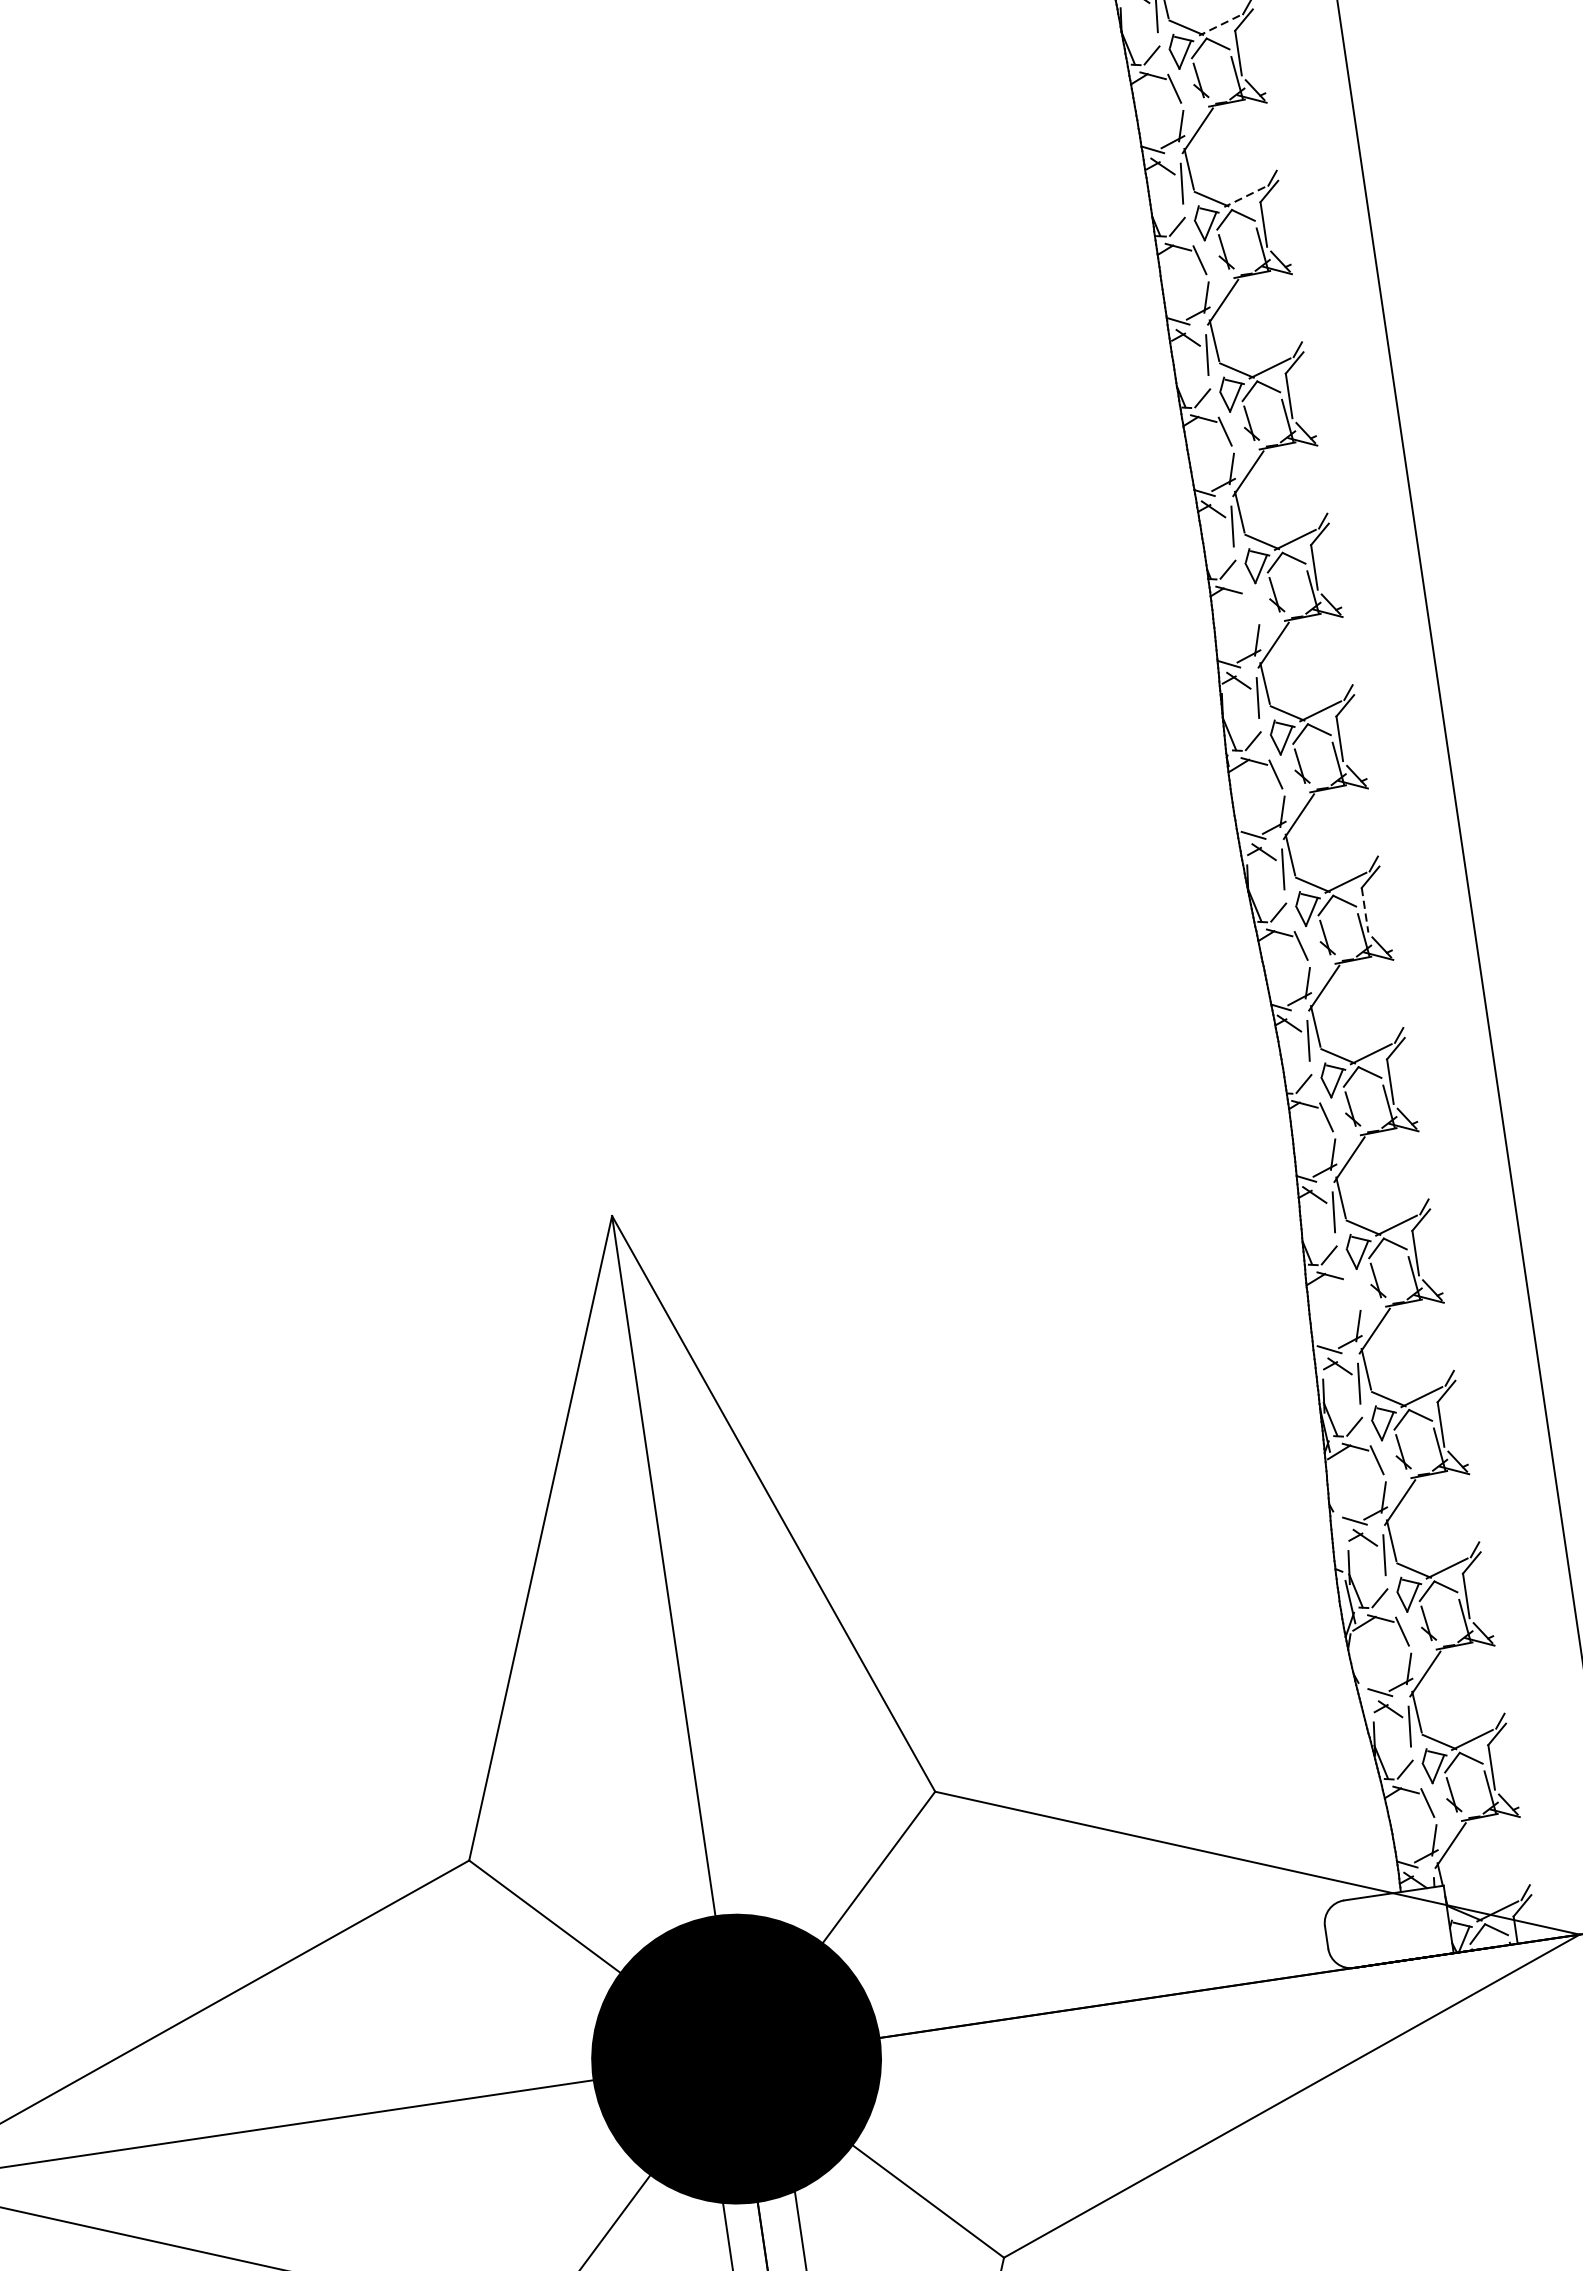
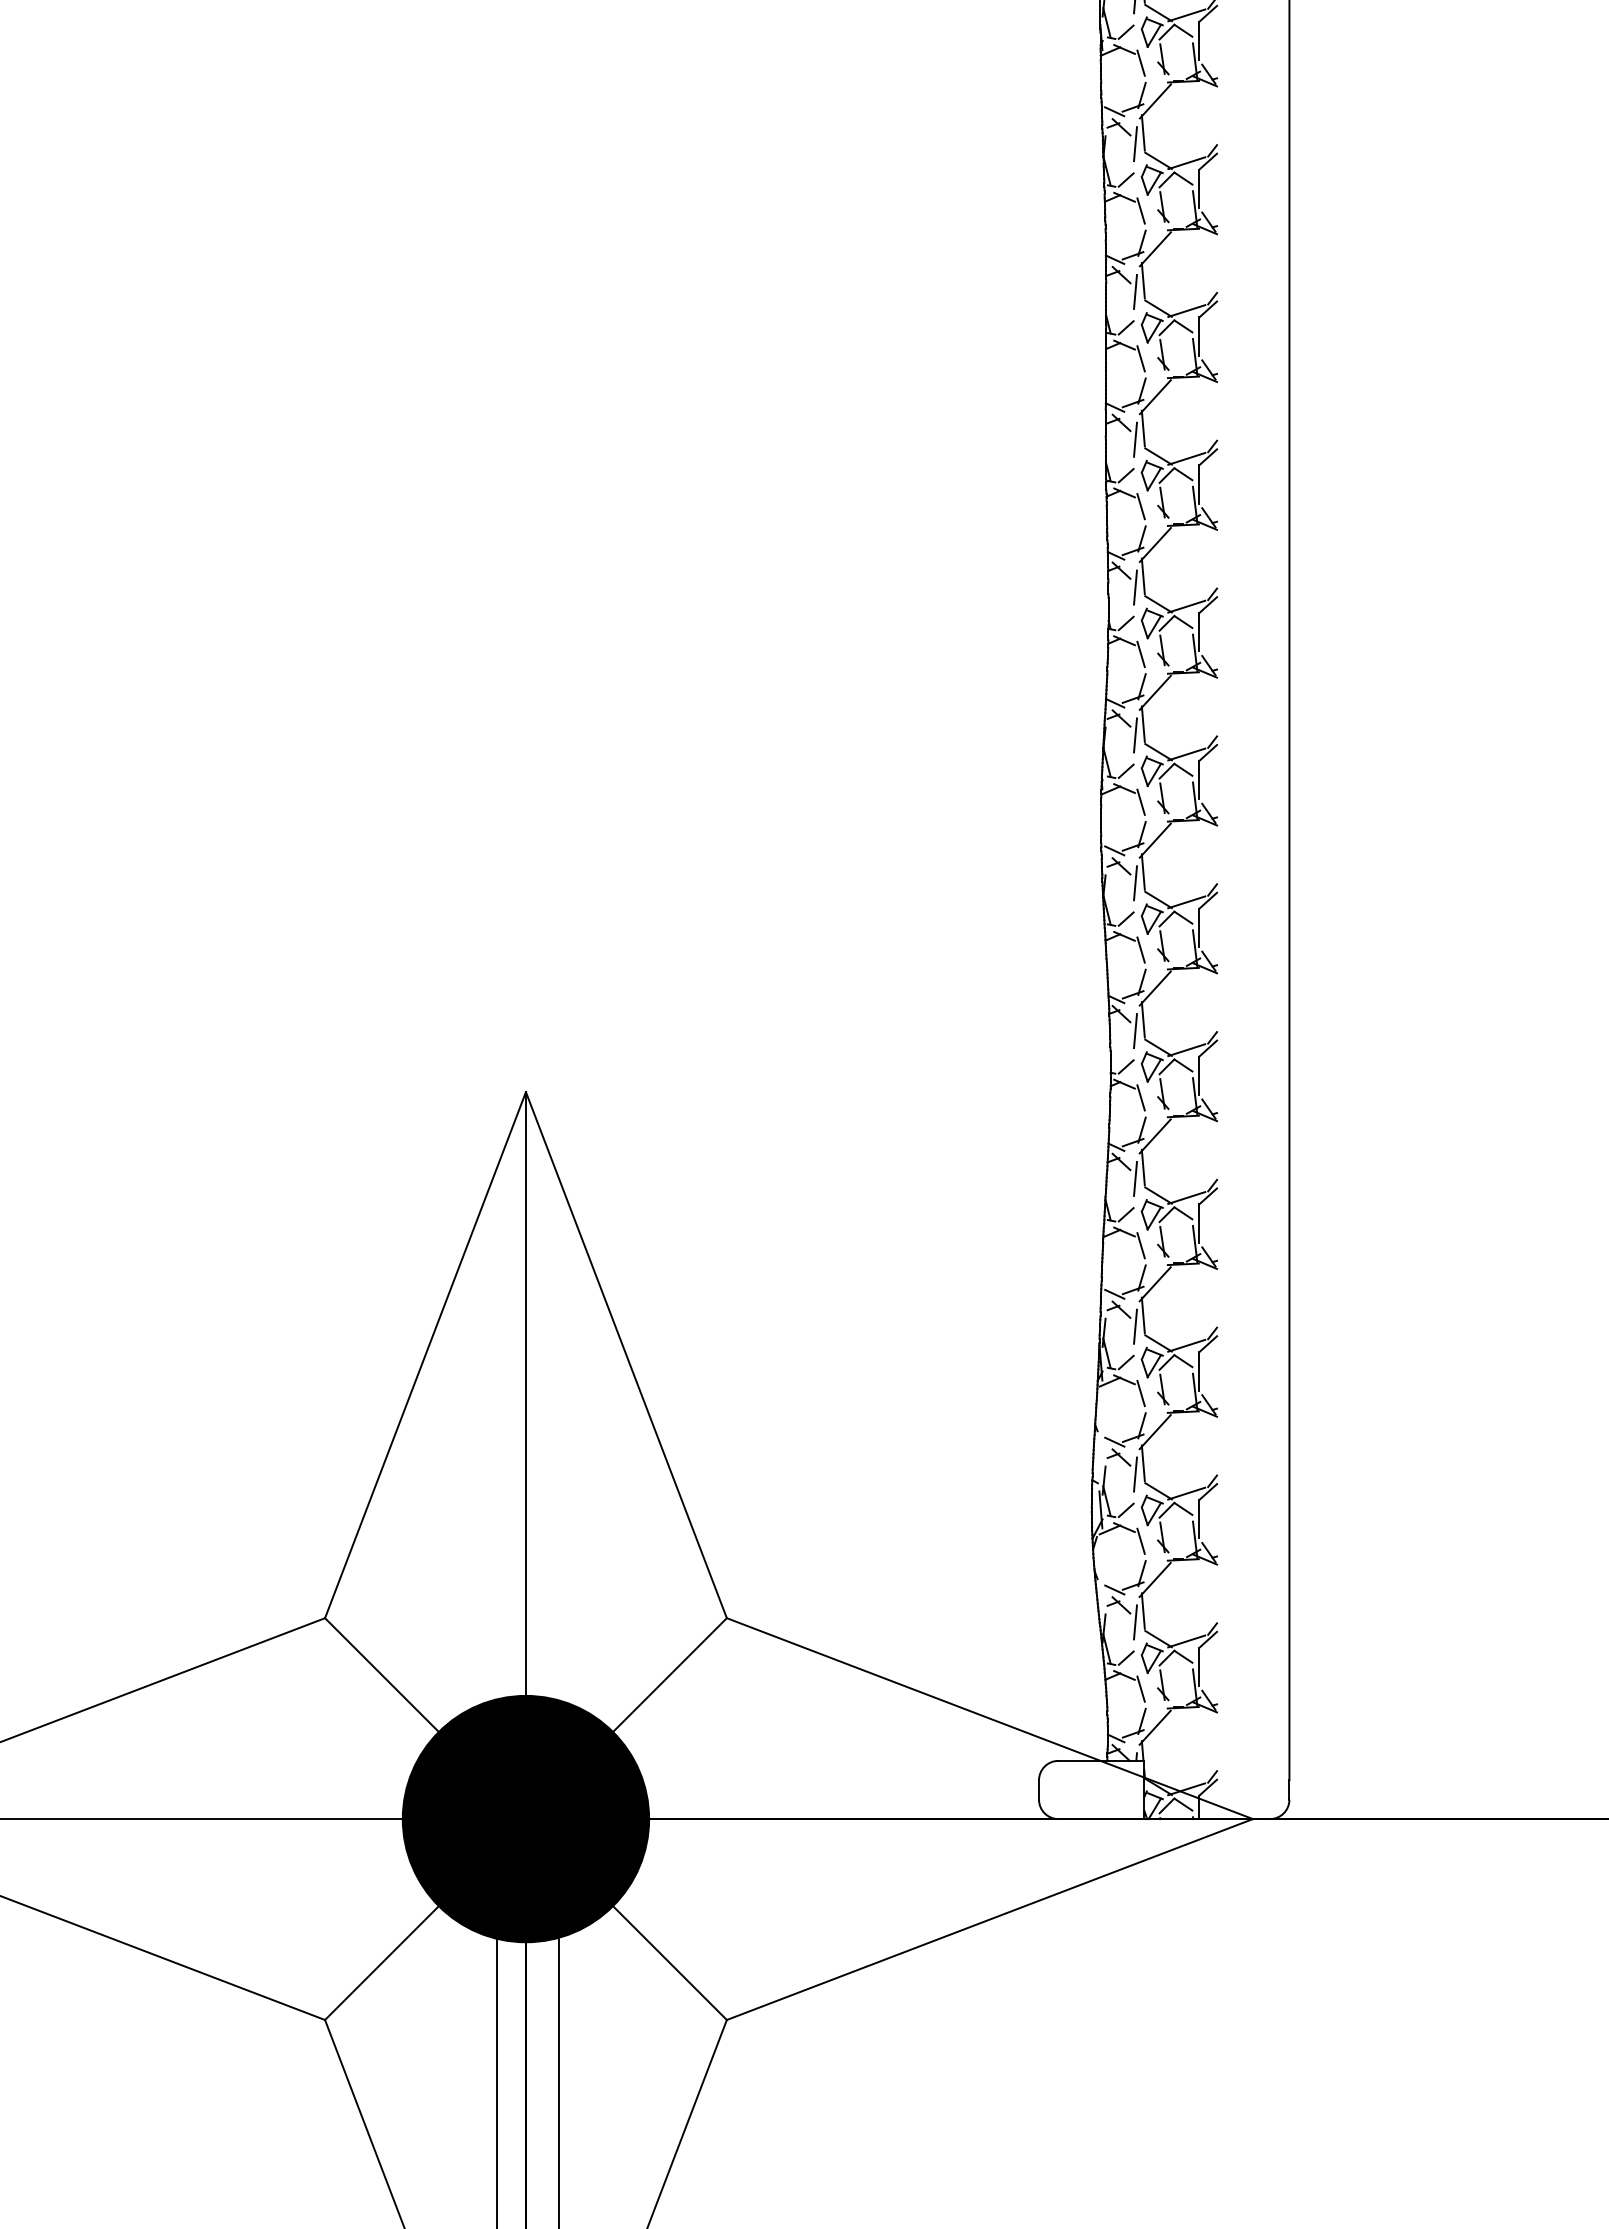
line: (1219, 25) -> (1186, 163), dashed -> solid
line: (1244, 197) -> (1186, 311), dashed -> solid
line: (1249, 603) -> (1140, 654), added
line: (1365, 910) -> (1199, 928), dashed -> solid
line: (1351, 1288) -> (1140, 1245), added

